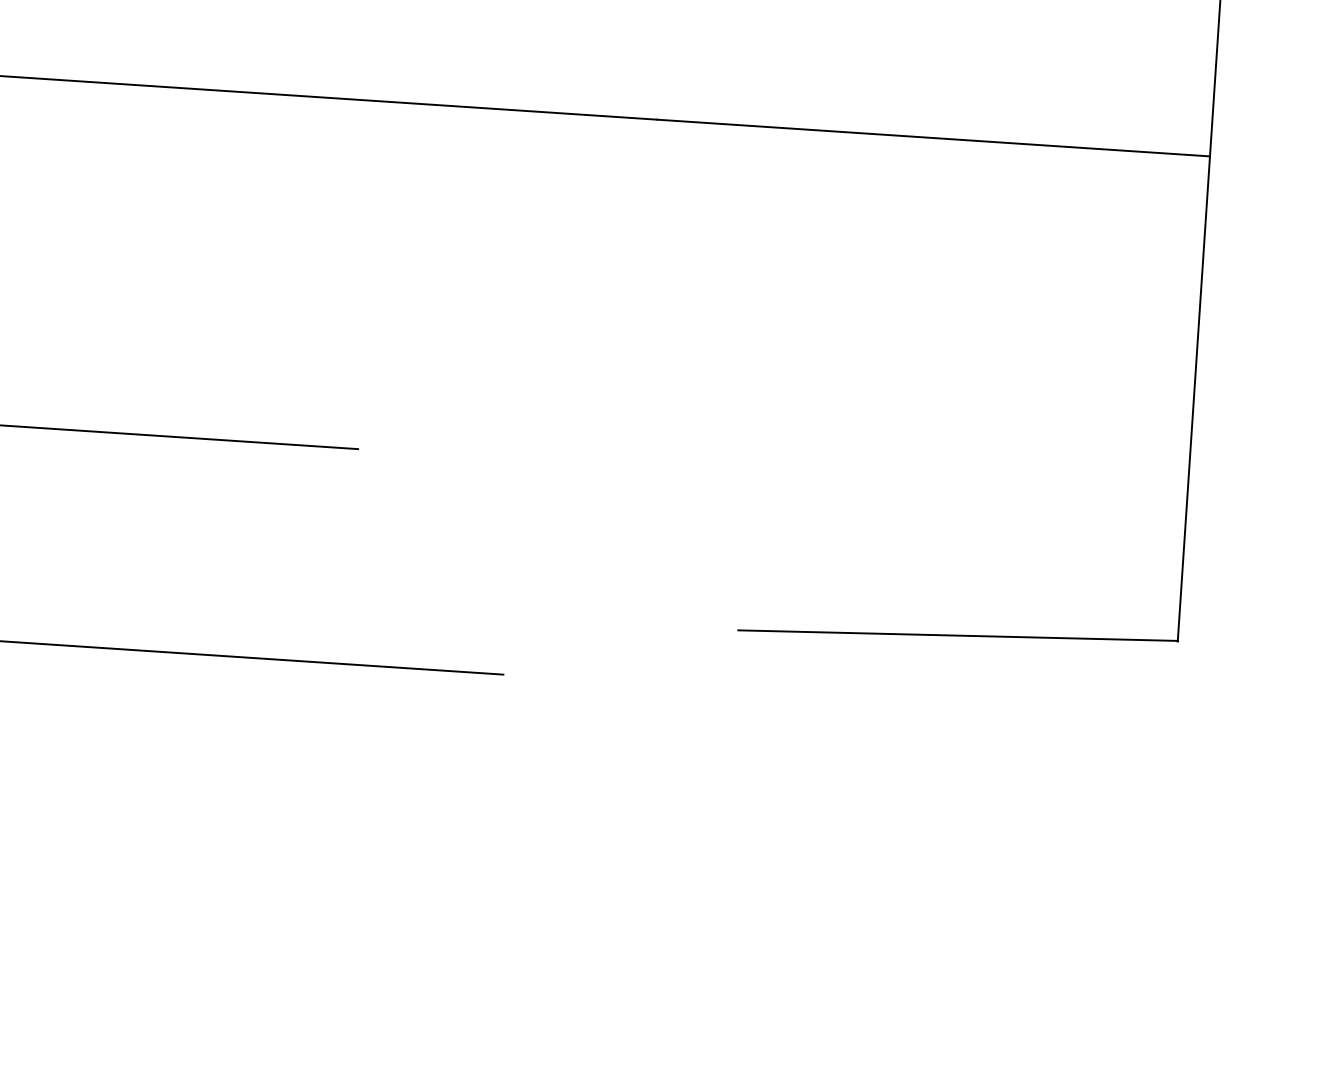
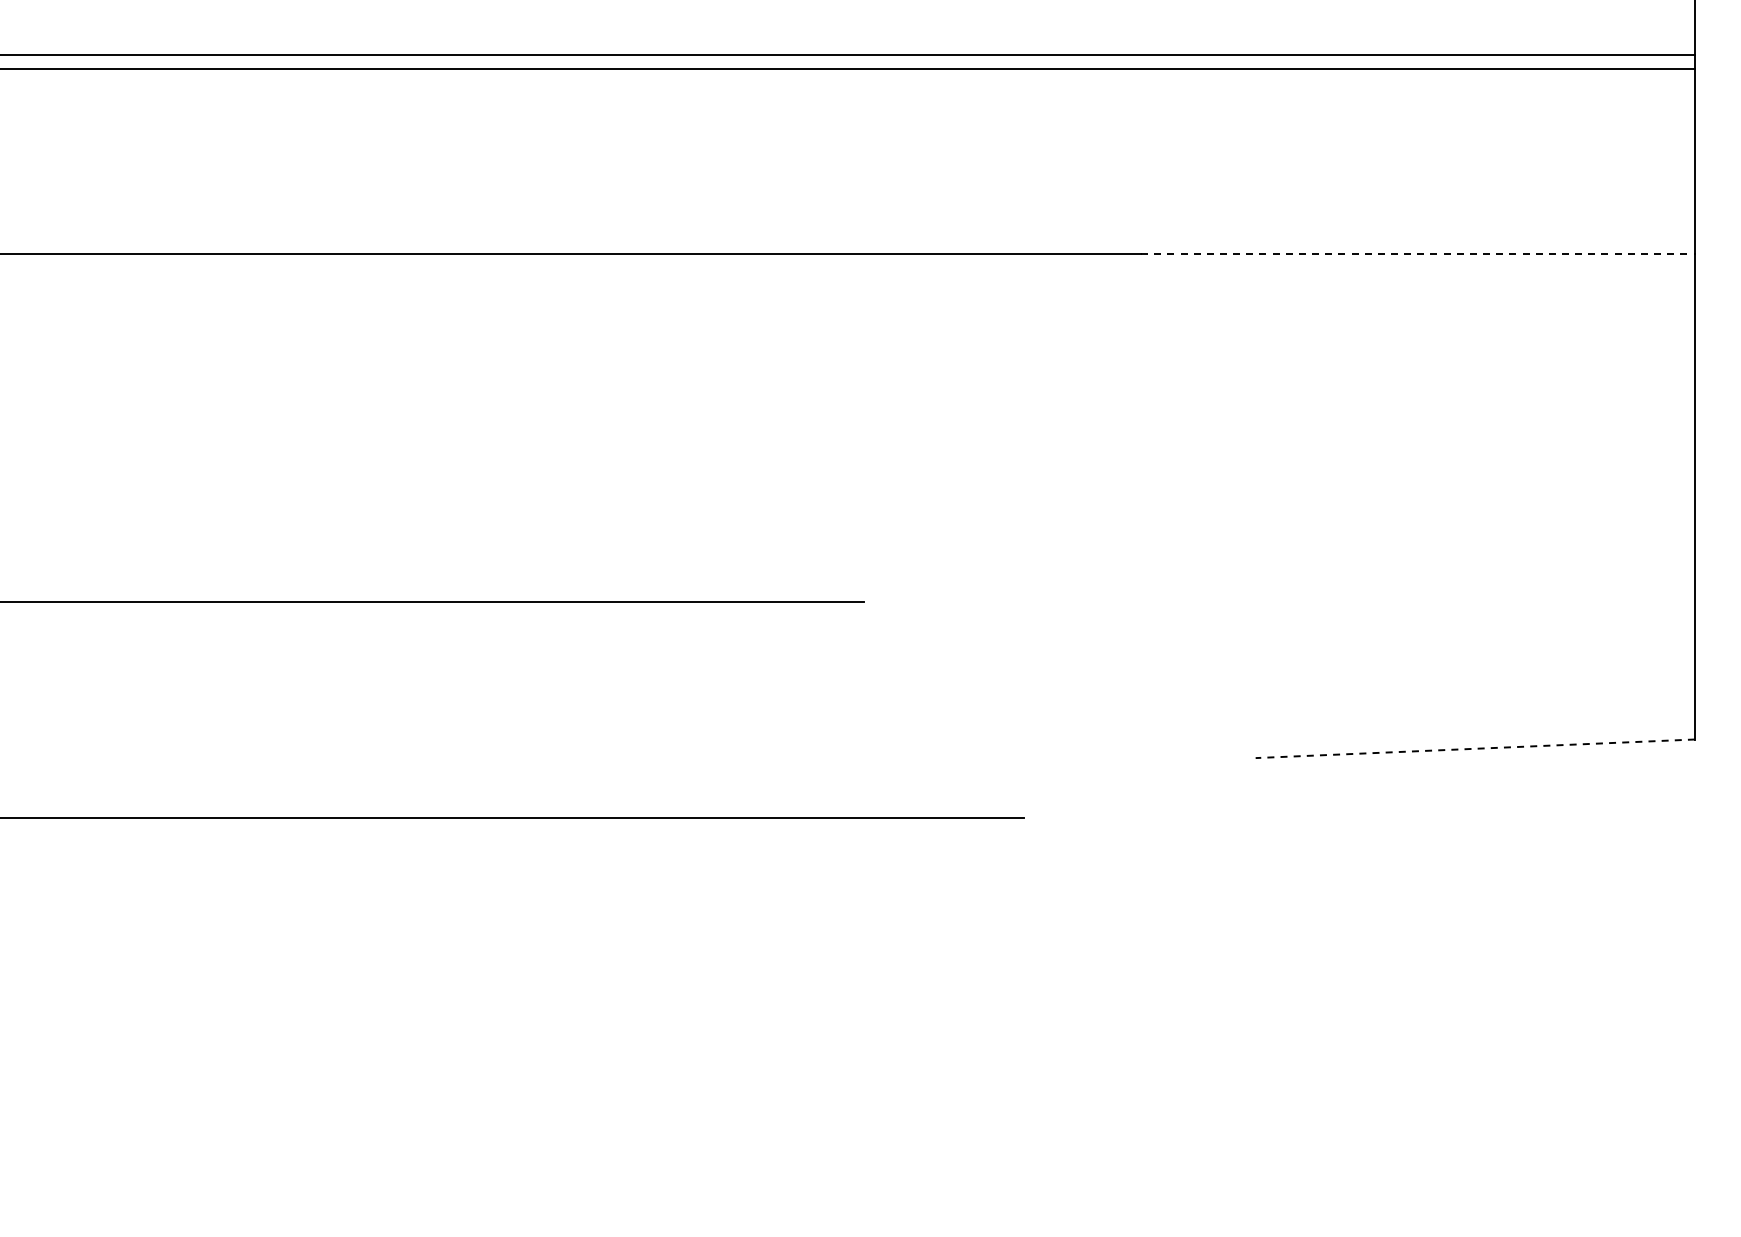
line: (934, 137) -> (1418, 253), solid -> dashed
line: (958, 635) -> (1475, 748), solid -> dashed

